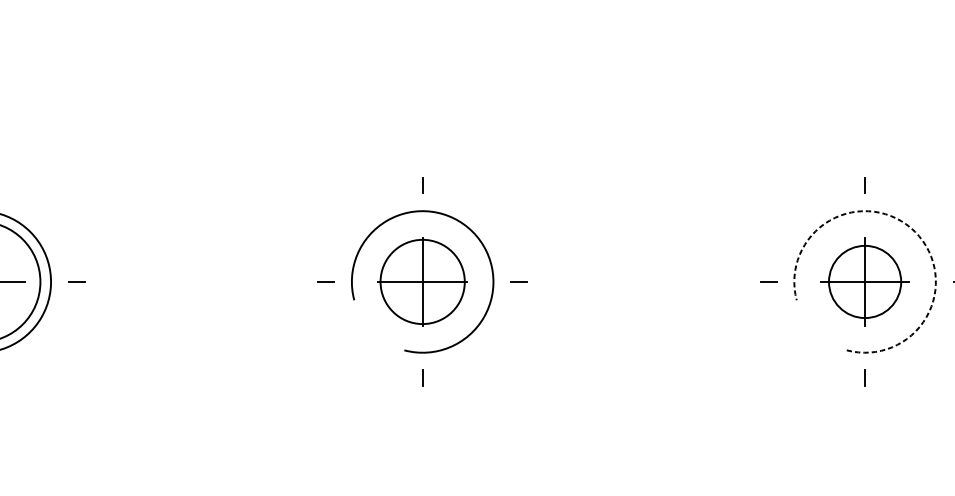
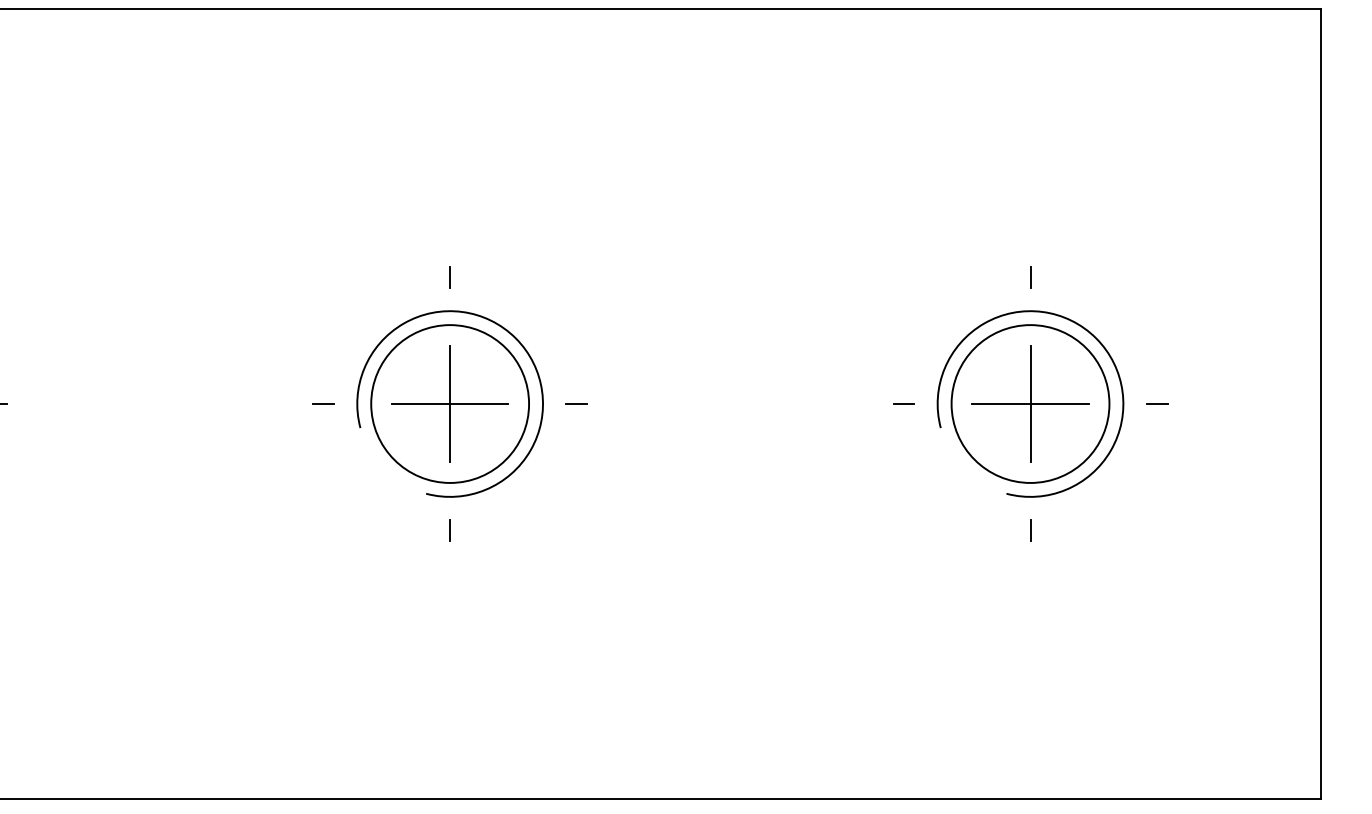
arc: (915, 231) -> (1096, 338), dashed -> solid
circle: (422, 281) -> (450, 403), size x1.43
circle: (865, 281) -> (1030, 403), size x1.67

